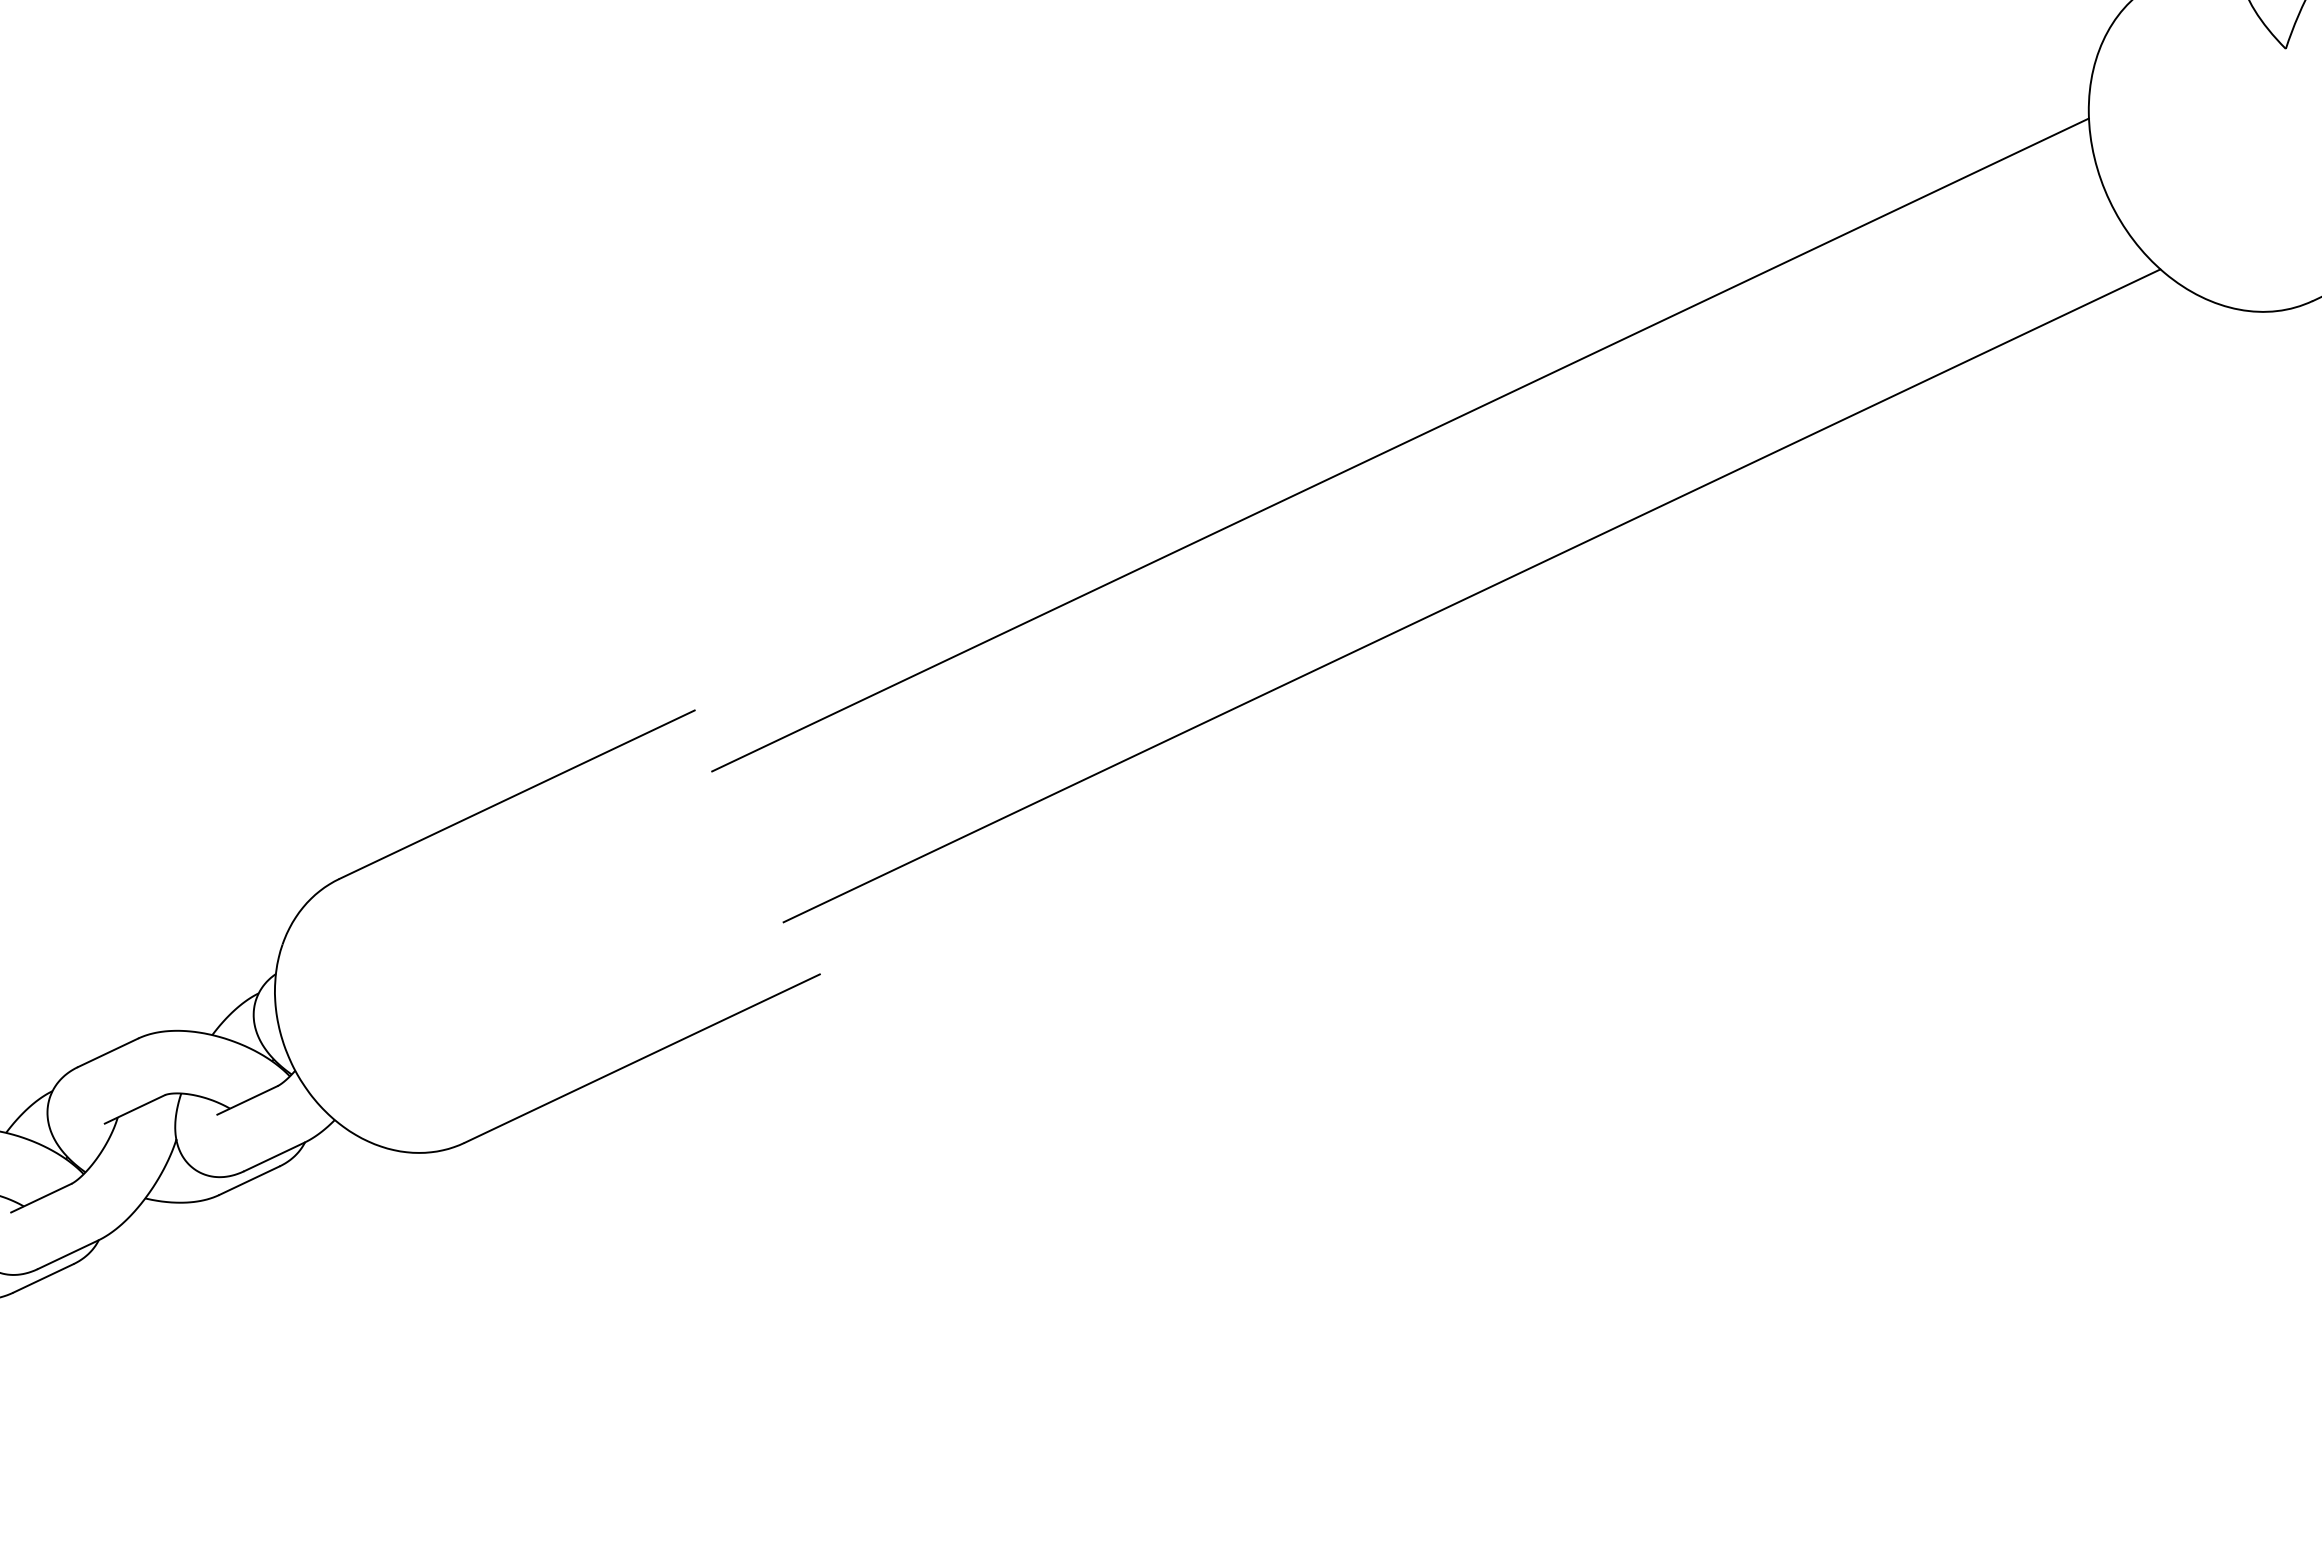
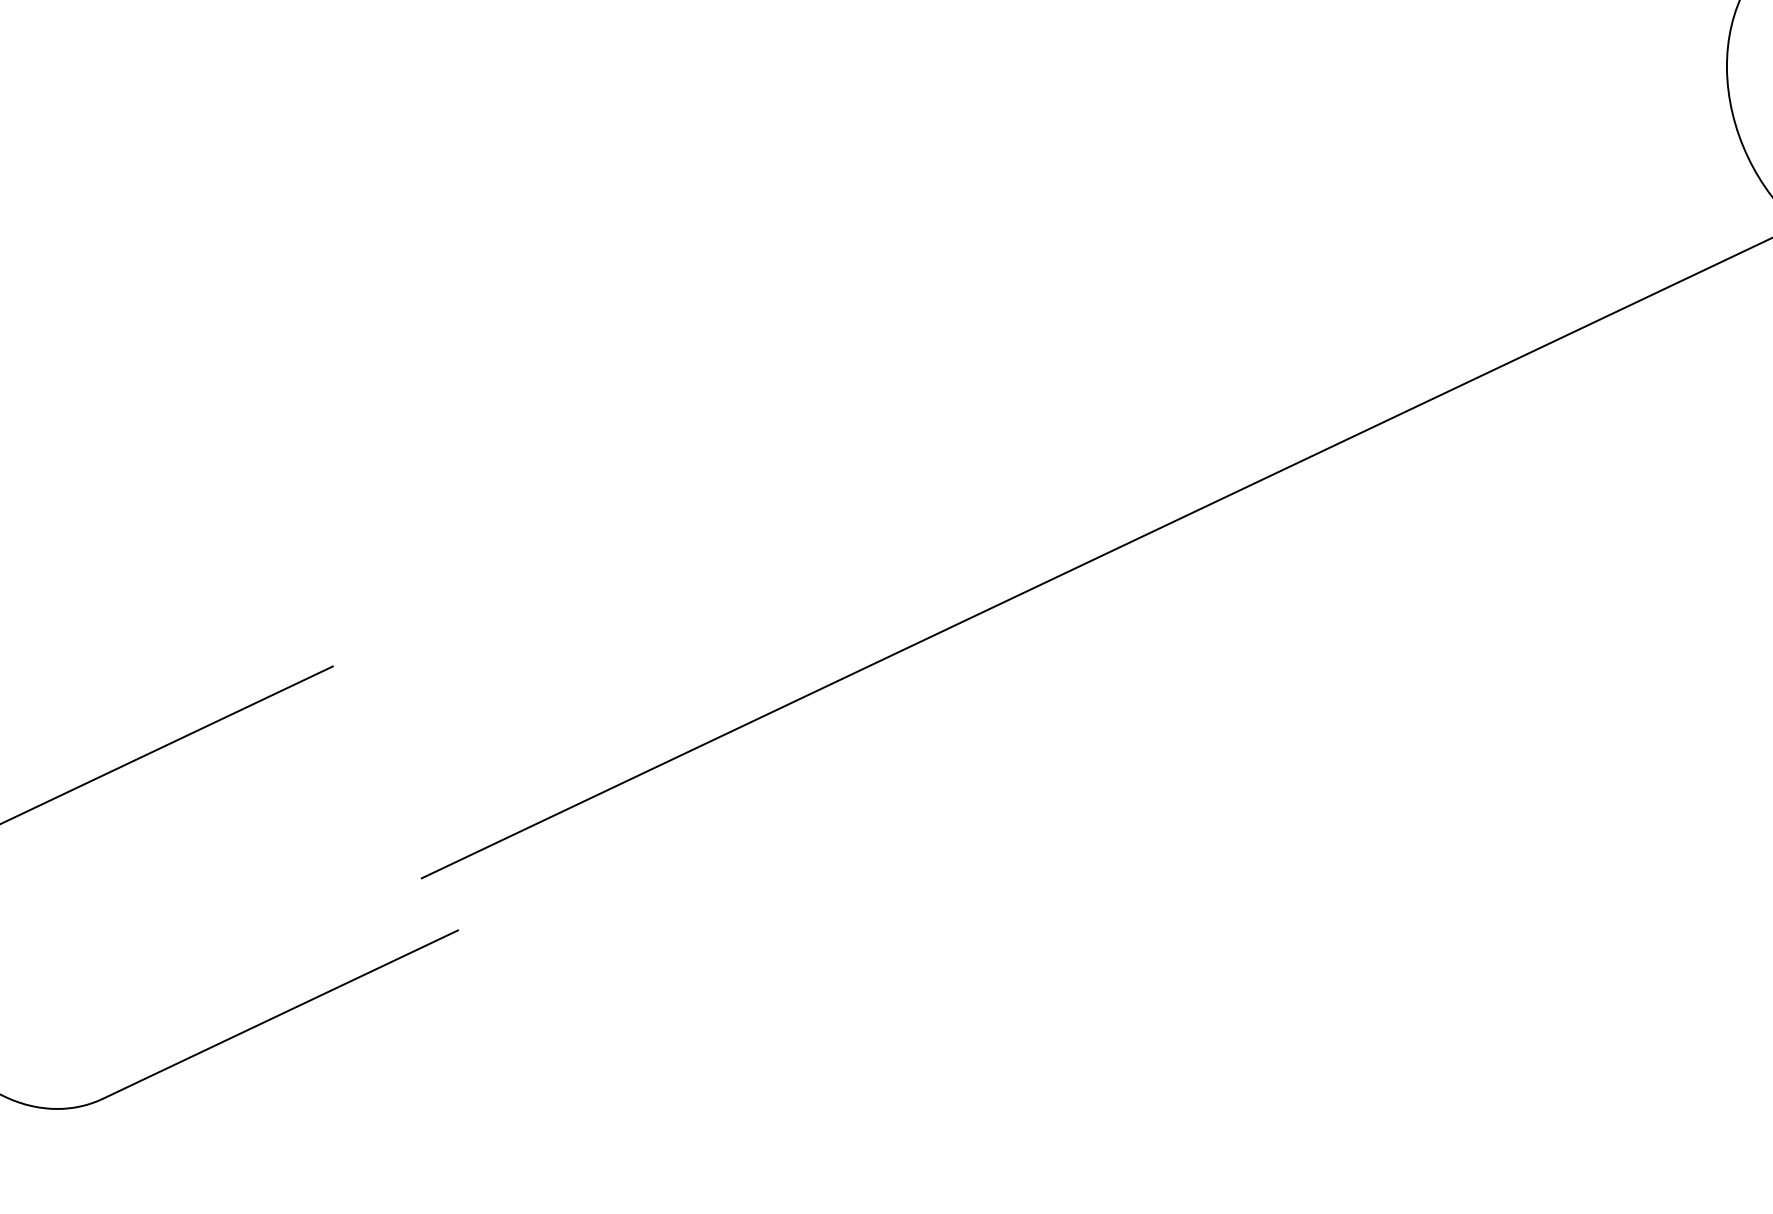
line: (1400, 444) -> (1038, 400), removed

